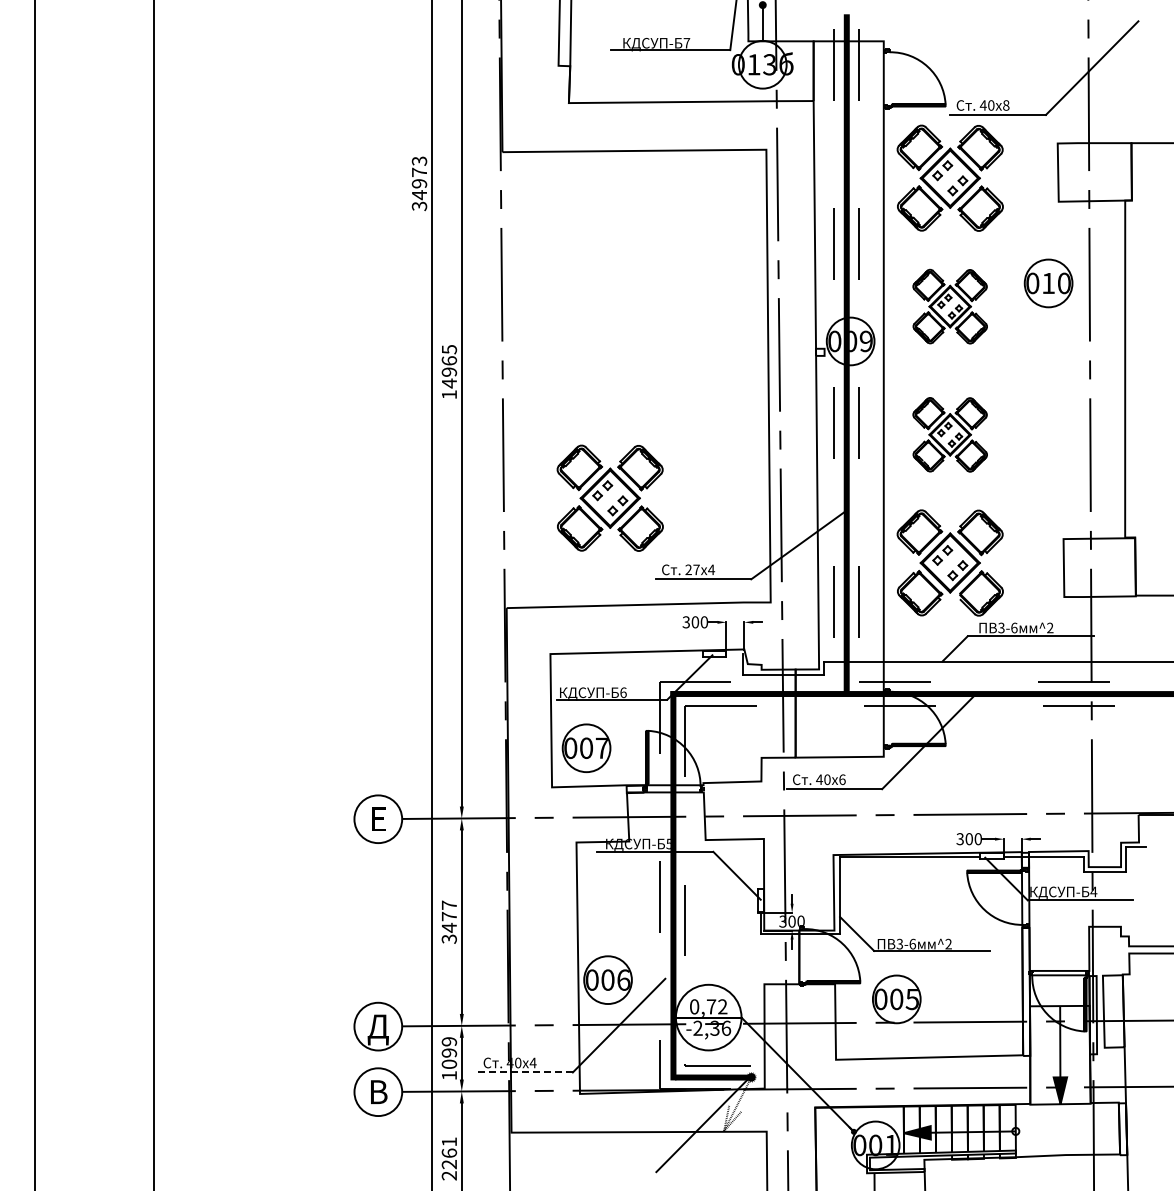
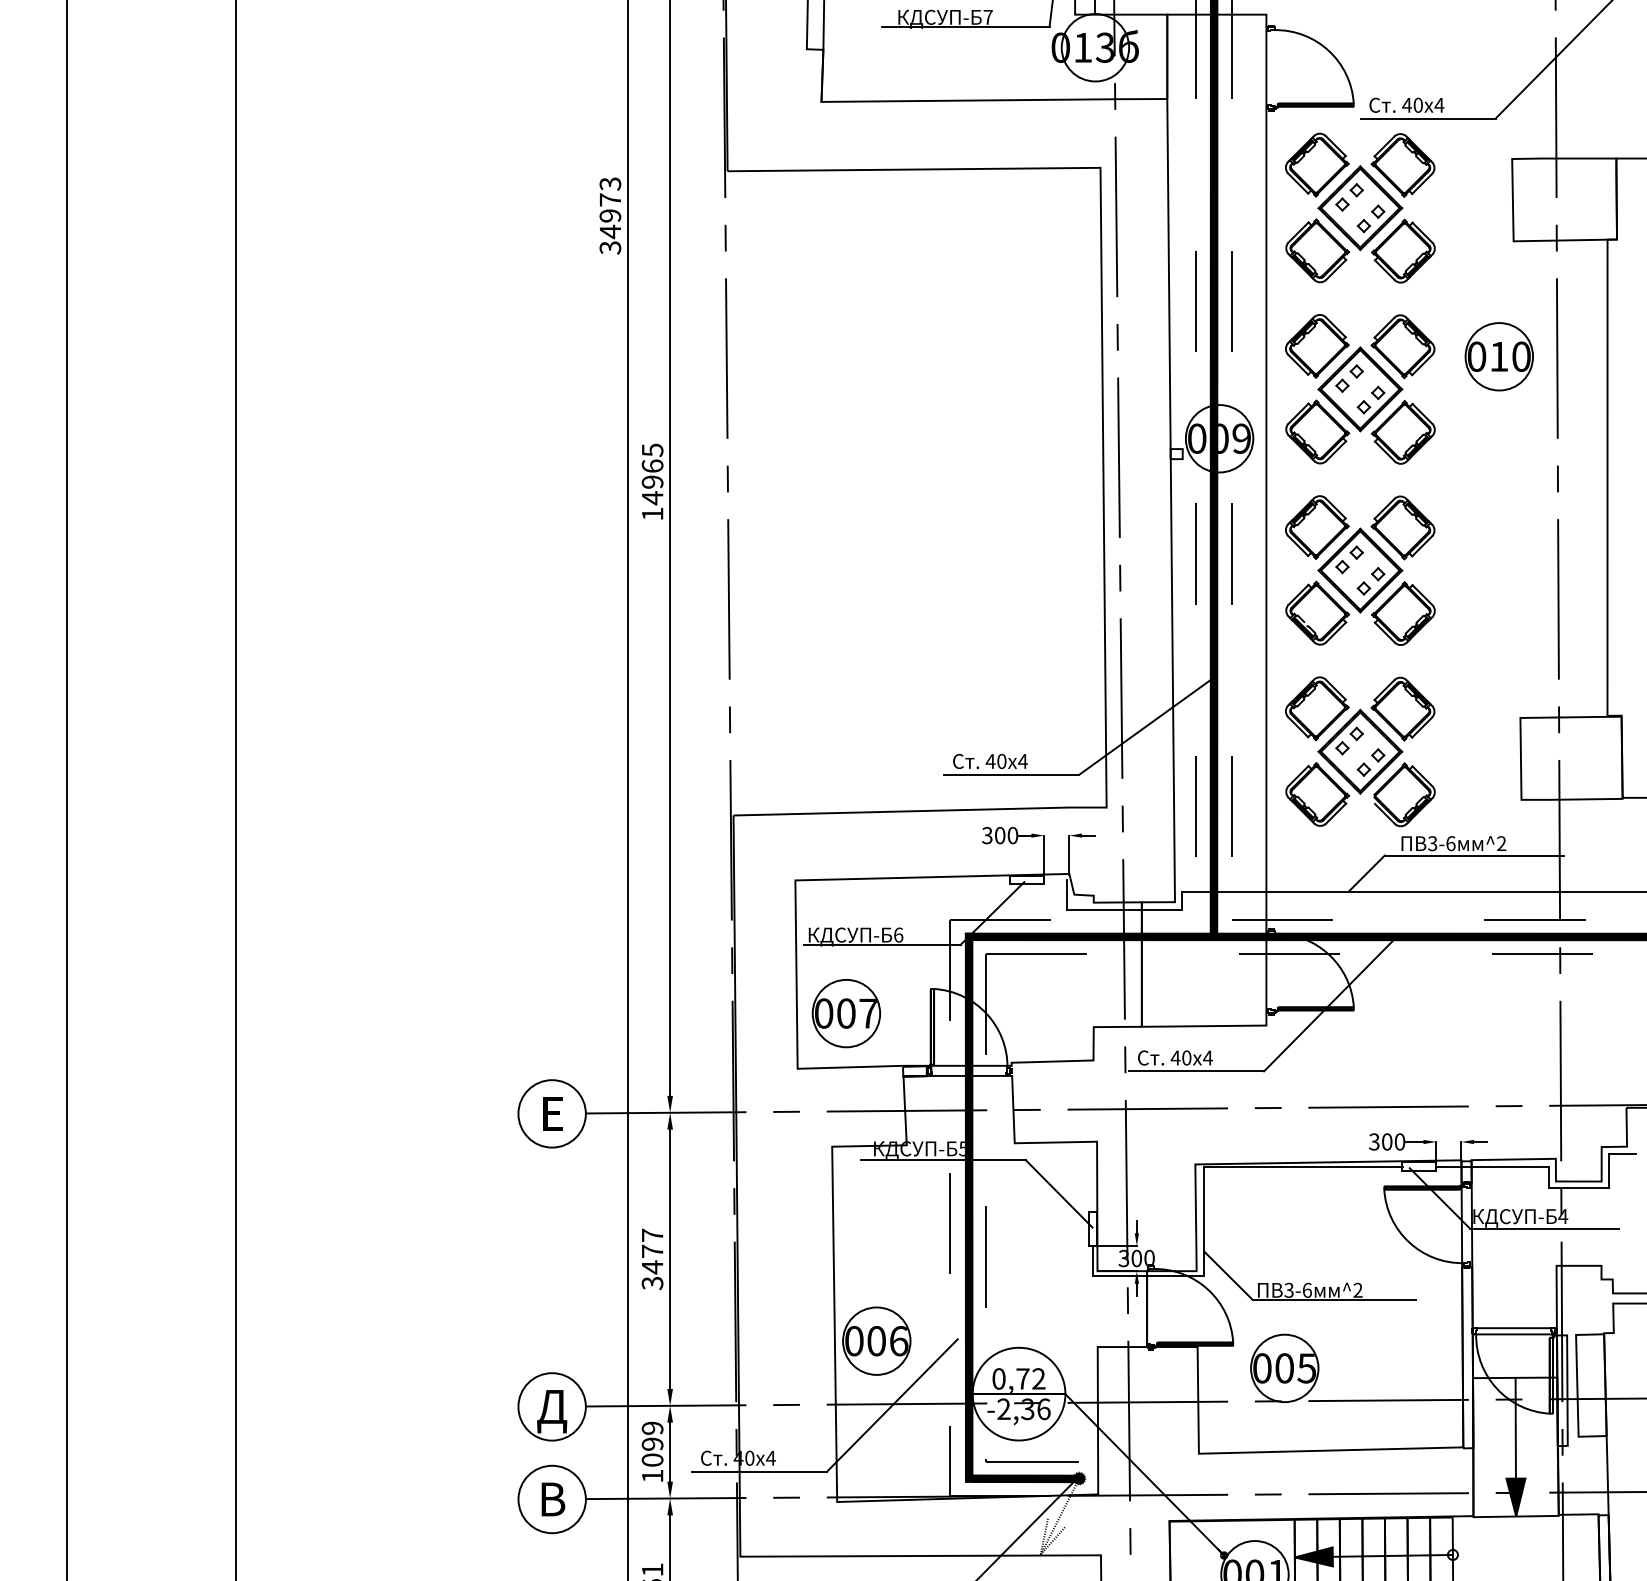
text: (1005, 105) -> (1438, 105), 8 -> 4
part: (949, 306) -> (1359, 389), size x1.43
part: (949, 434) -> (1359, 570), size x1.43
part: (609, 497) -> (878, 659), removed
text: (692, 569) -> (996, 760), 27 -> 40
text: (841, 779) -> (1206, 1057), 6 -> 4
line: (525, 1072) -> (760, 1471), dashed -> solid

